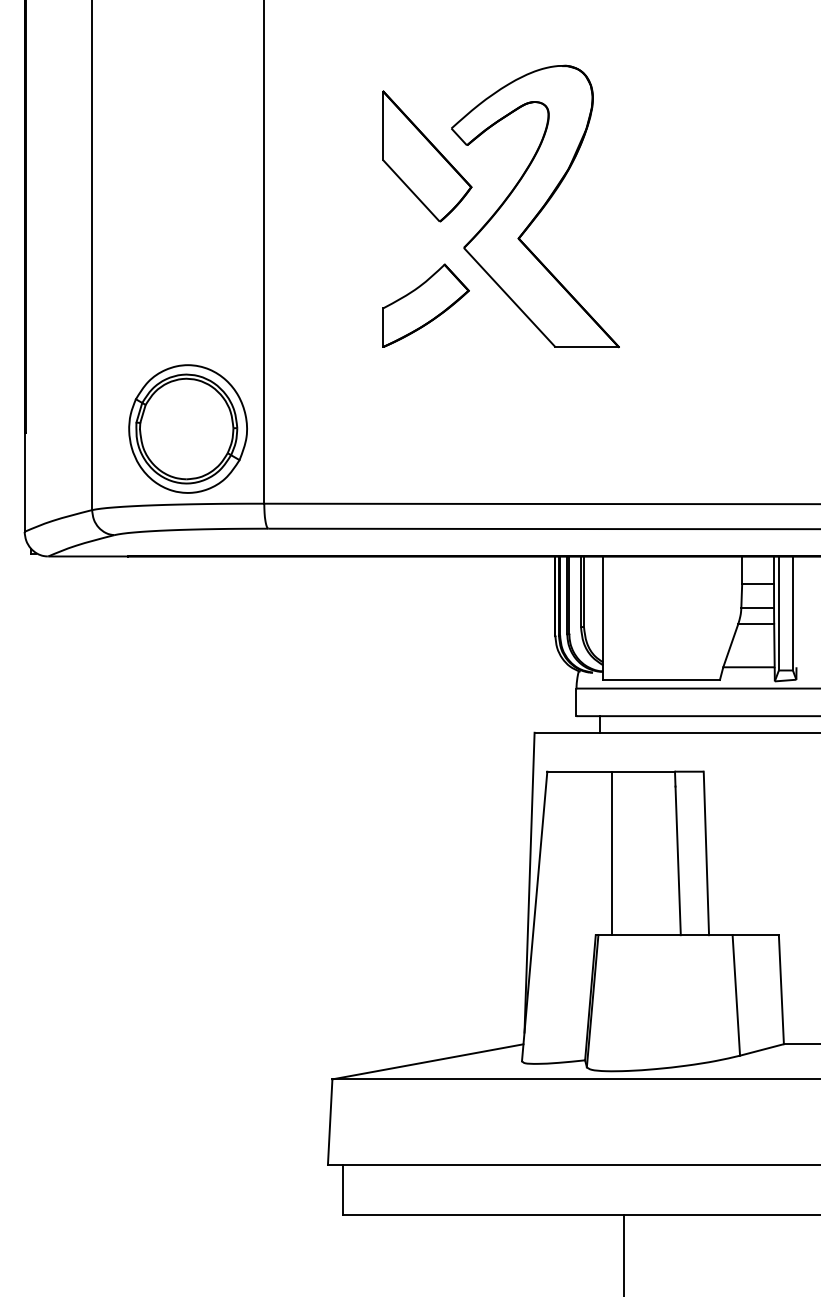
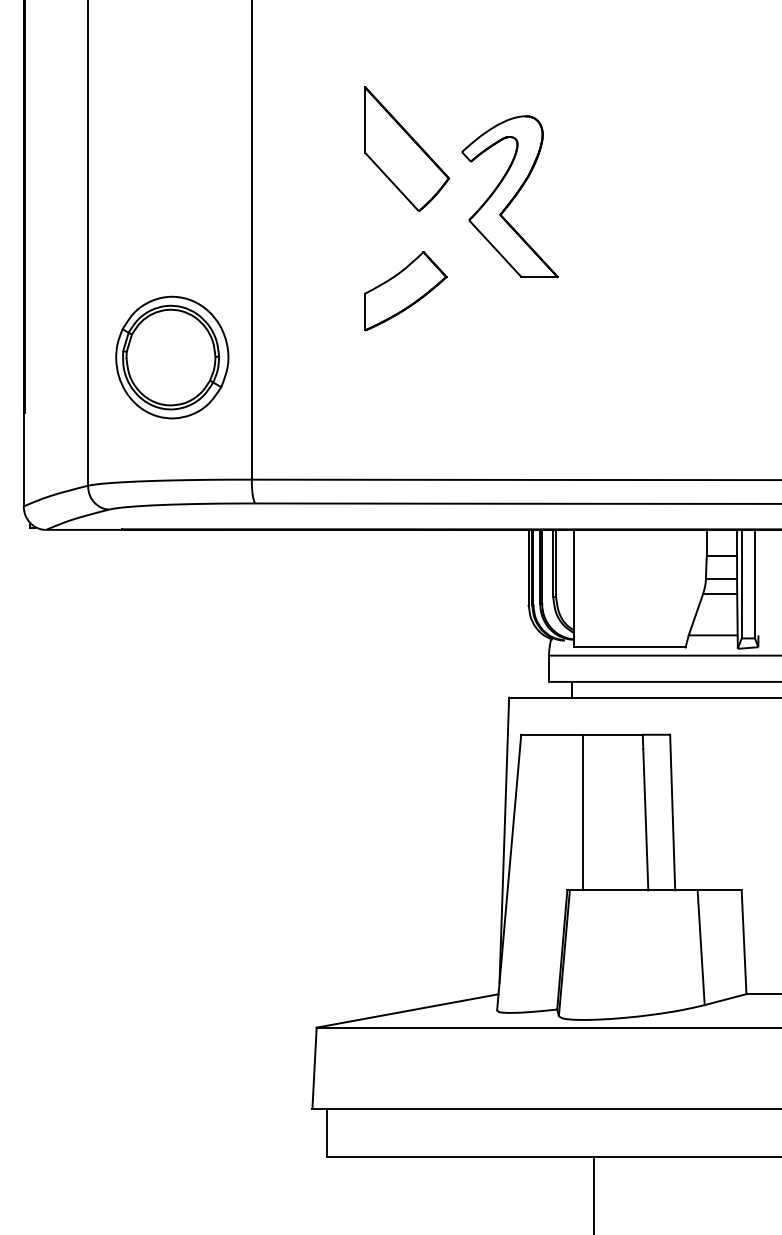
part: (534, 206) -> (509, 196), size x0.6
part: (188, 428) -> (172, 357), moved

